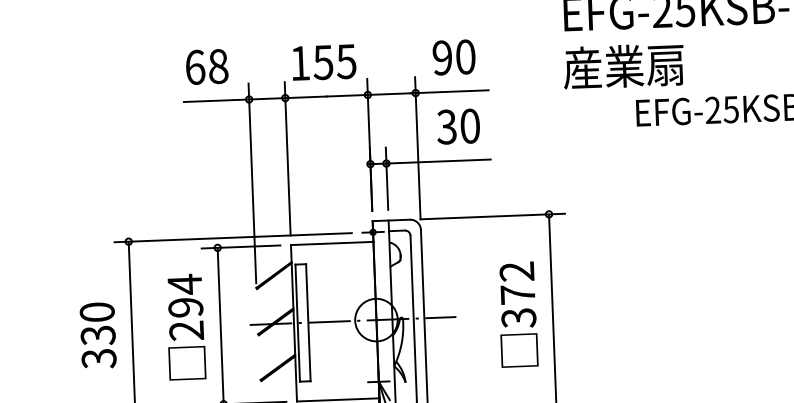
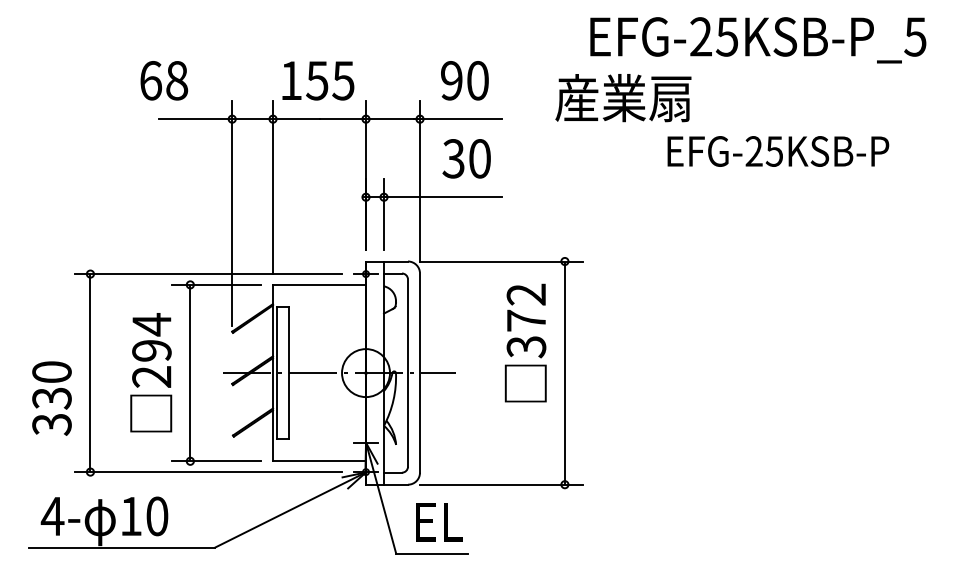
text: (207, 66) -> (164, 80), moved
text: (623, 66) -> (623, 98), moved
text: (517, 314) -> (525, 342), moved
text: (97, 335) -> (51, 398), moved

